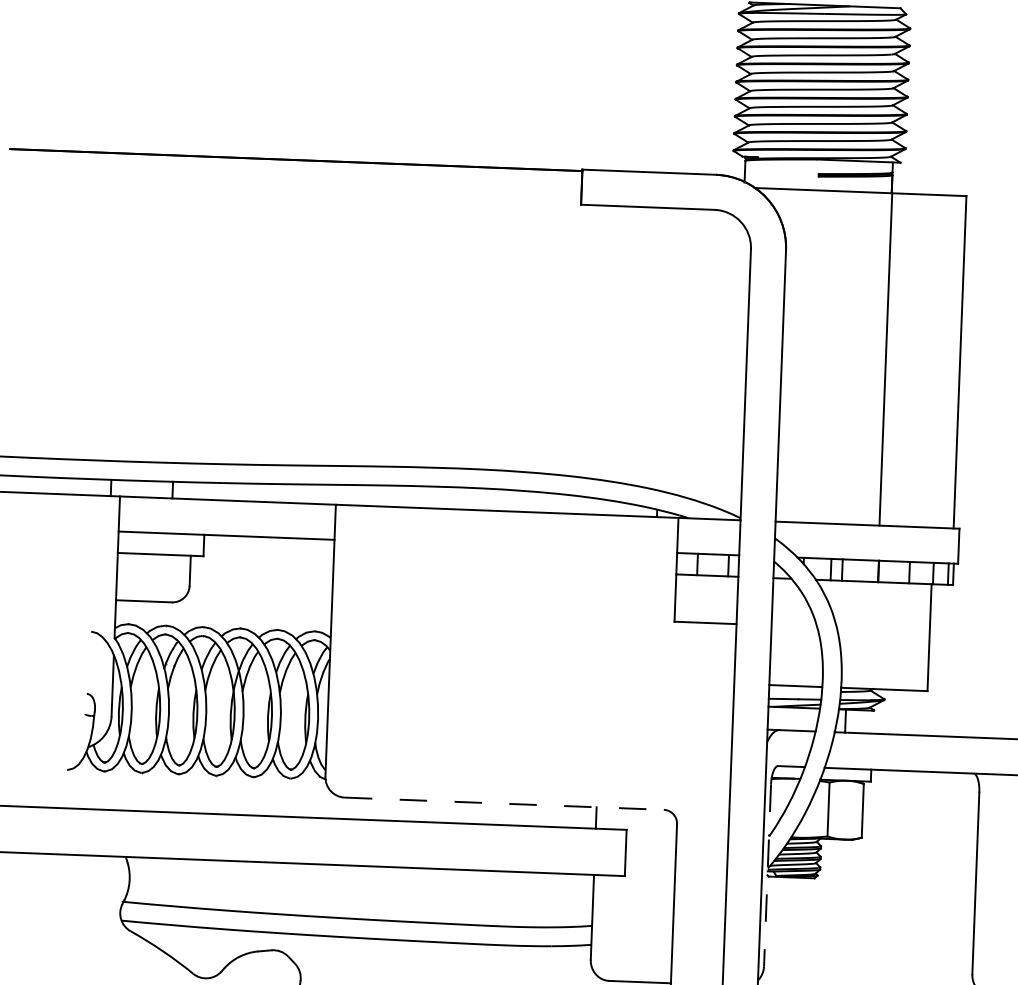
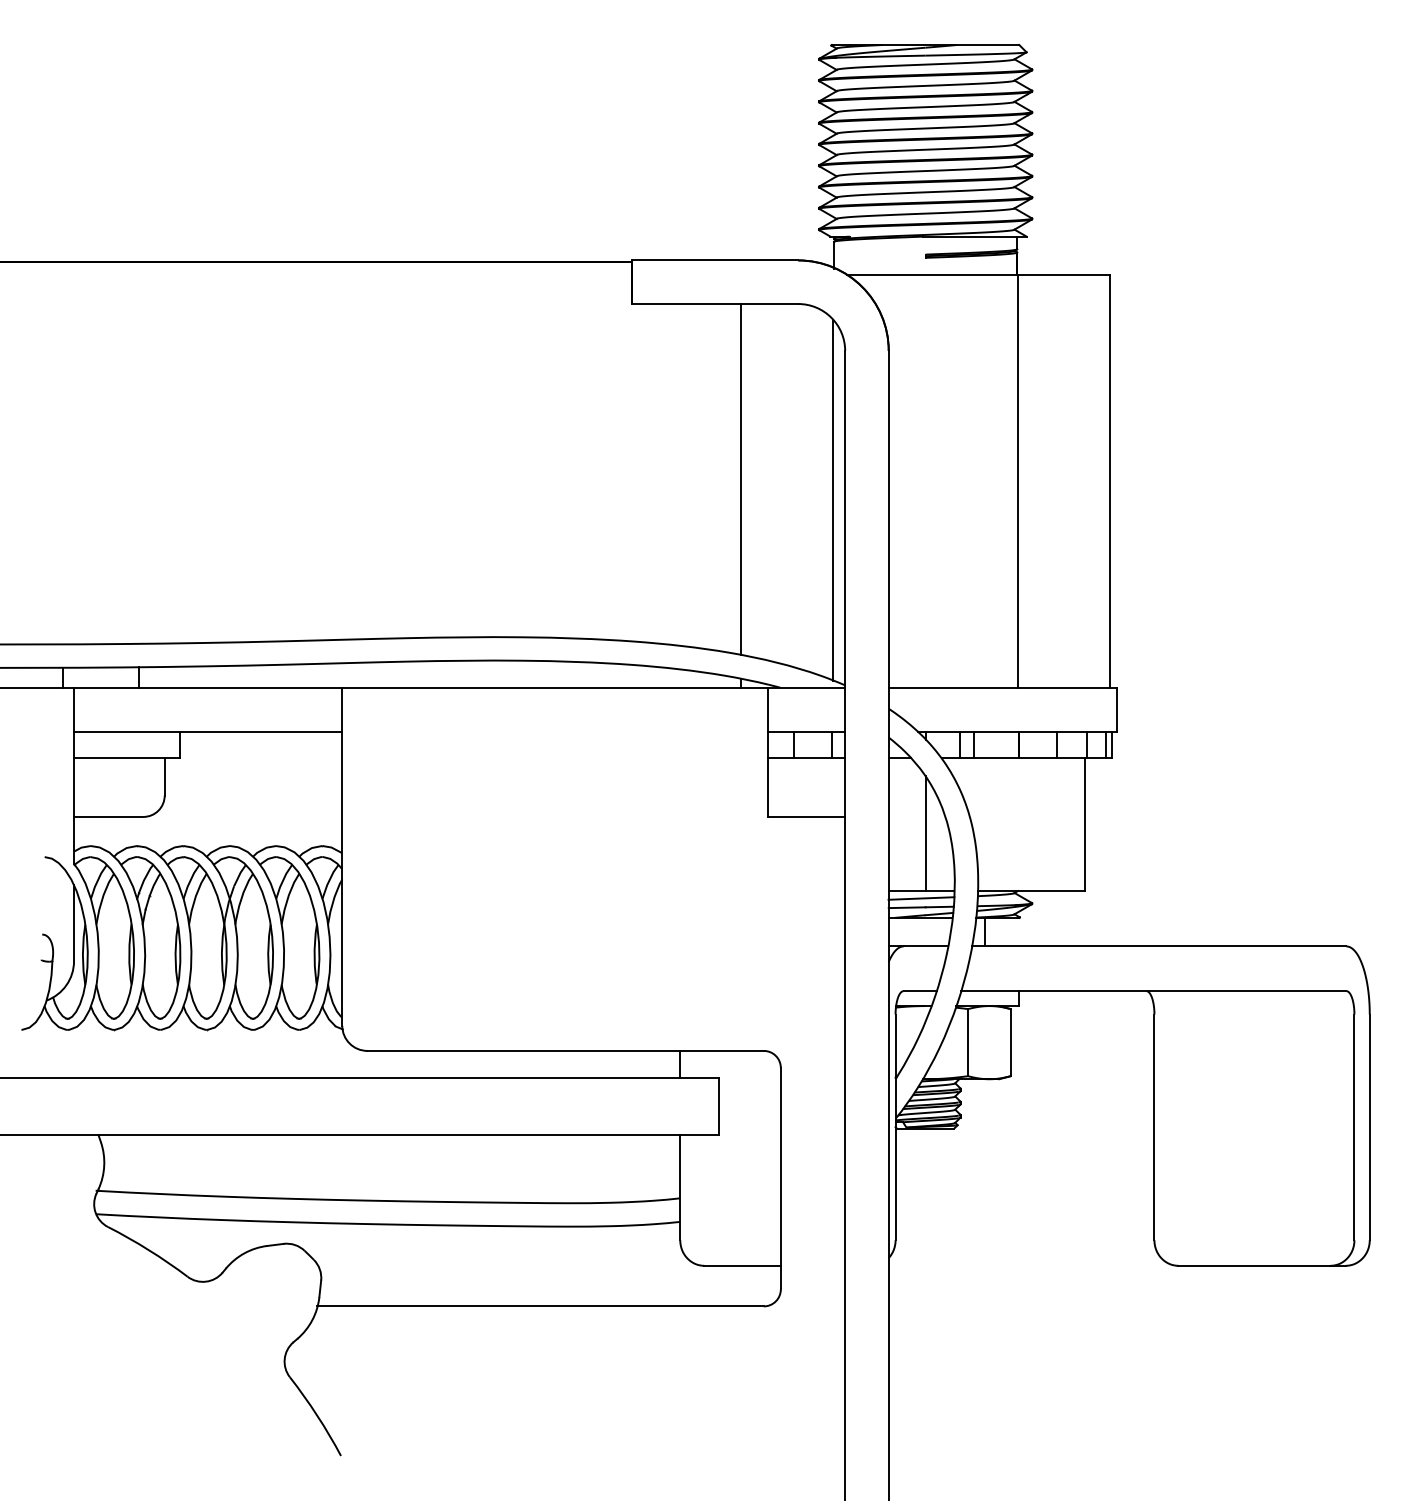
line: (663, 349) -> (741, 479), added
line: (736, 369) -> (833, 500), added
line: (800, 639) -> (925, 833), added
line: (795, 692) -> (921, 898), added
line: (505, 803) -> (566, 1050), dashed -> solid
line: (767, 875) -> (895, 1127), dashed -> solid

